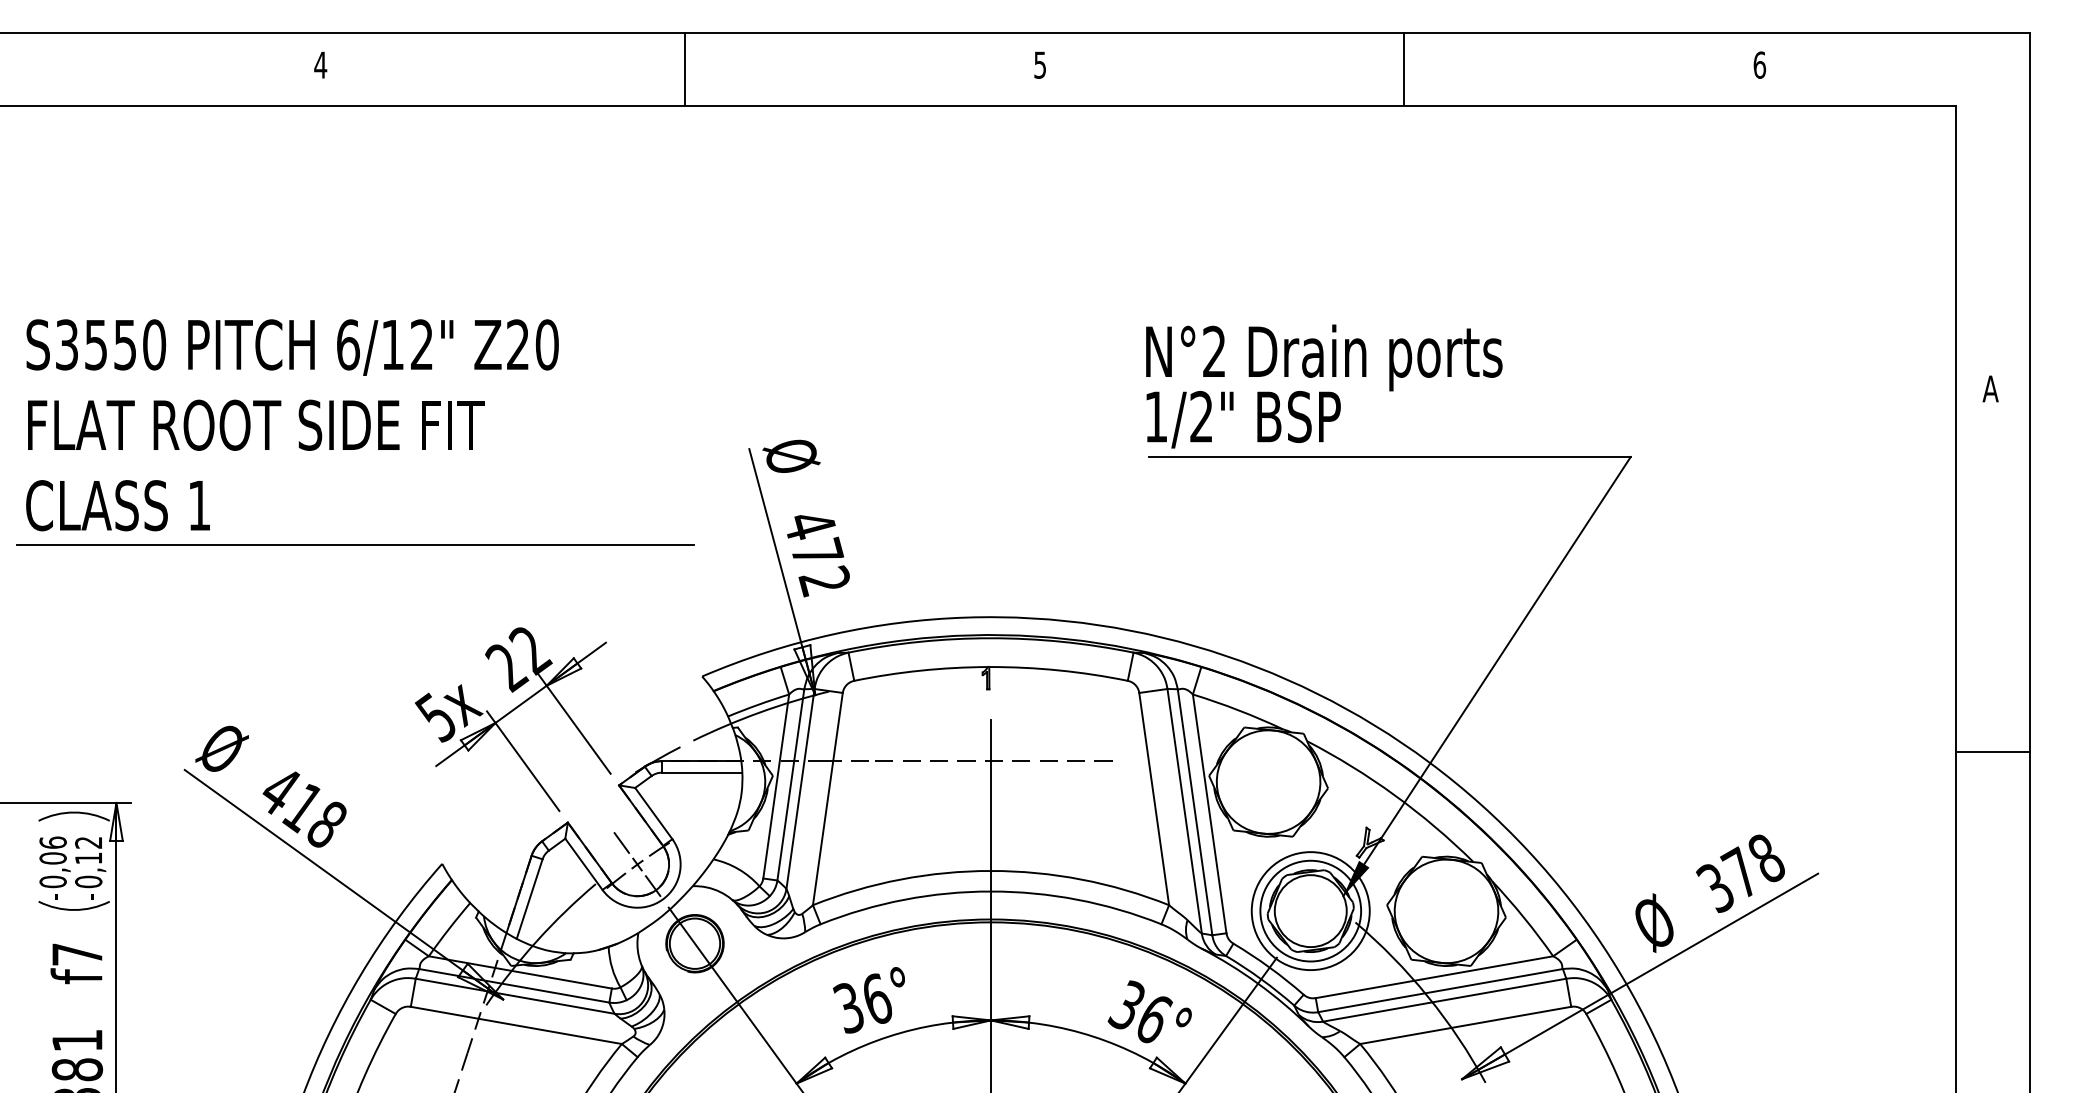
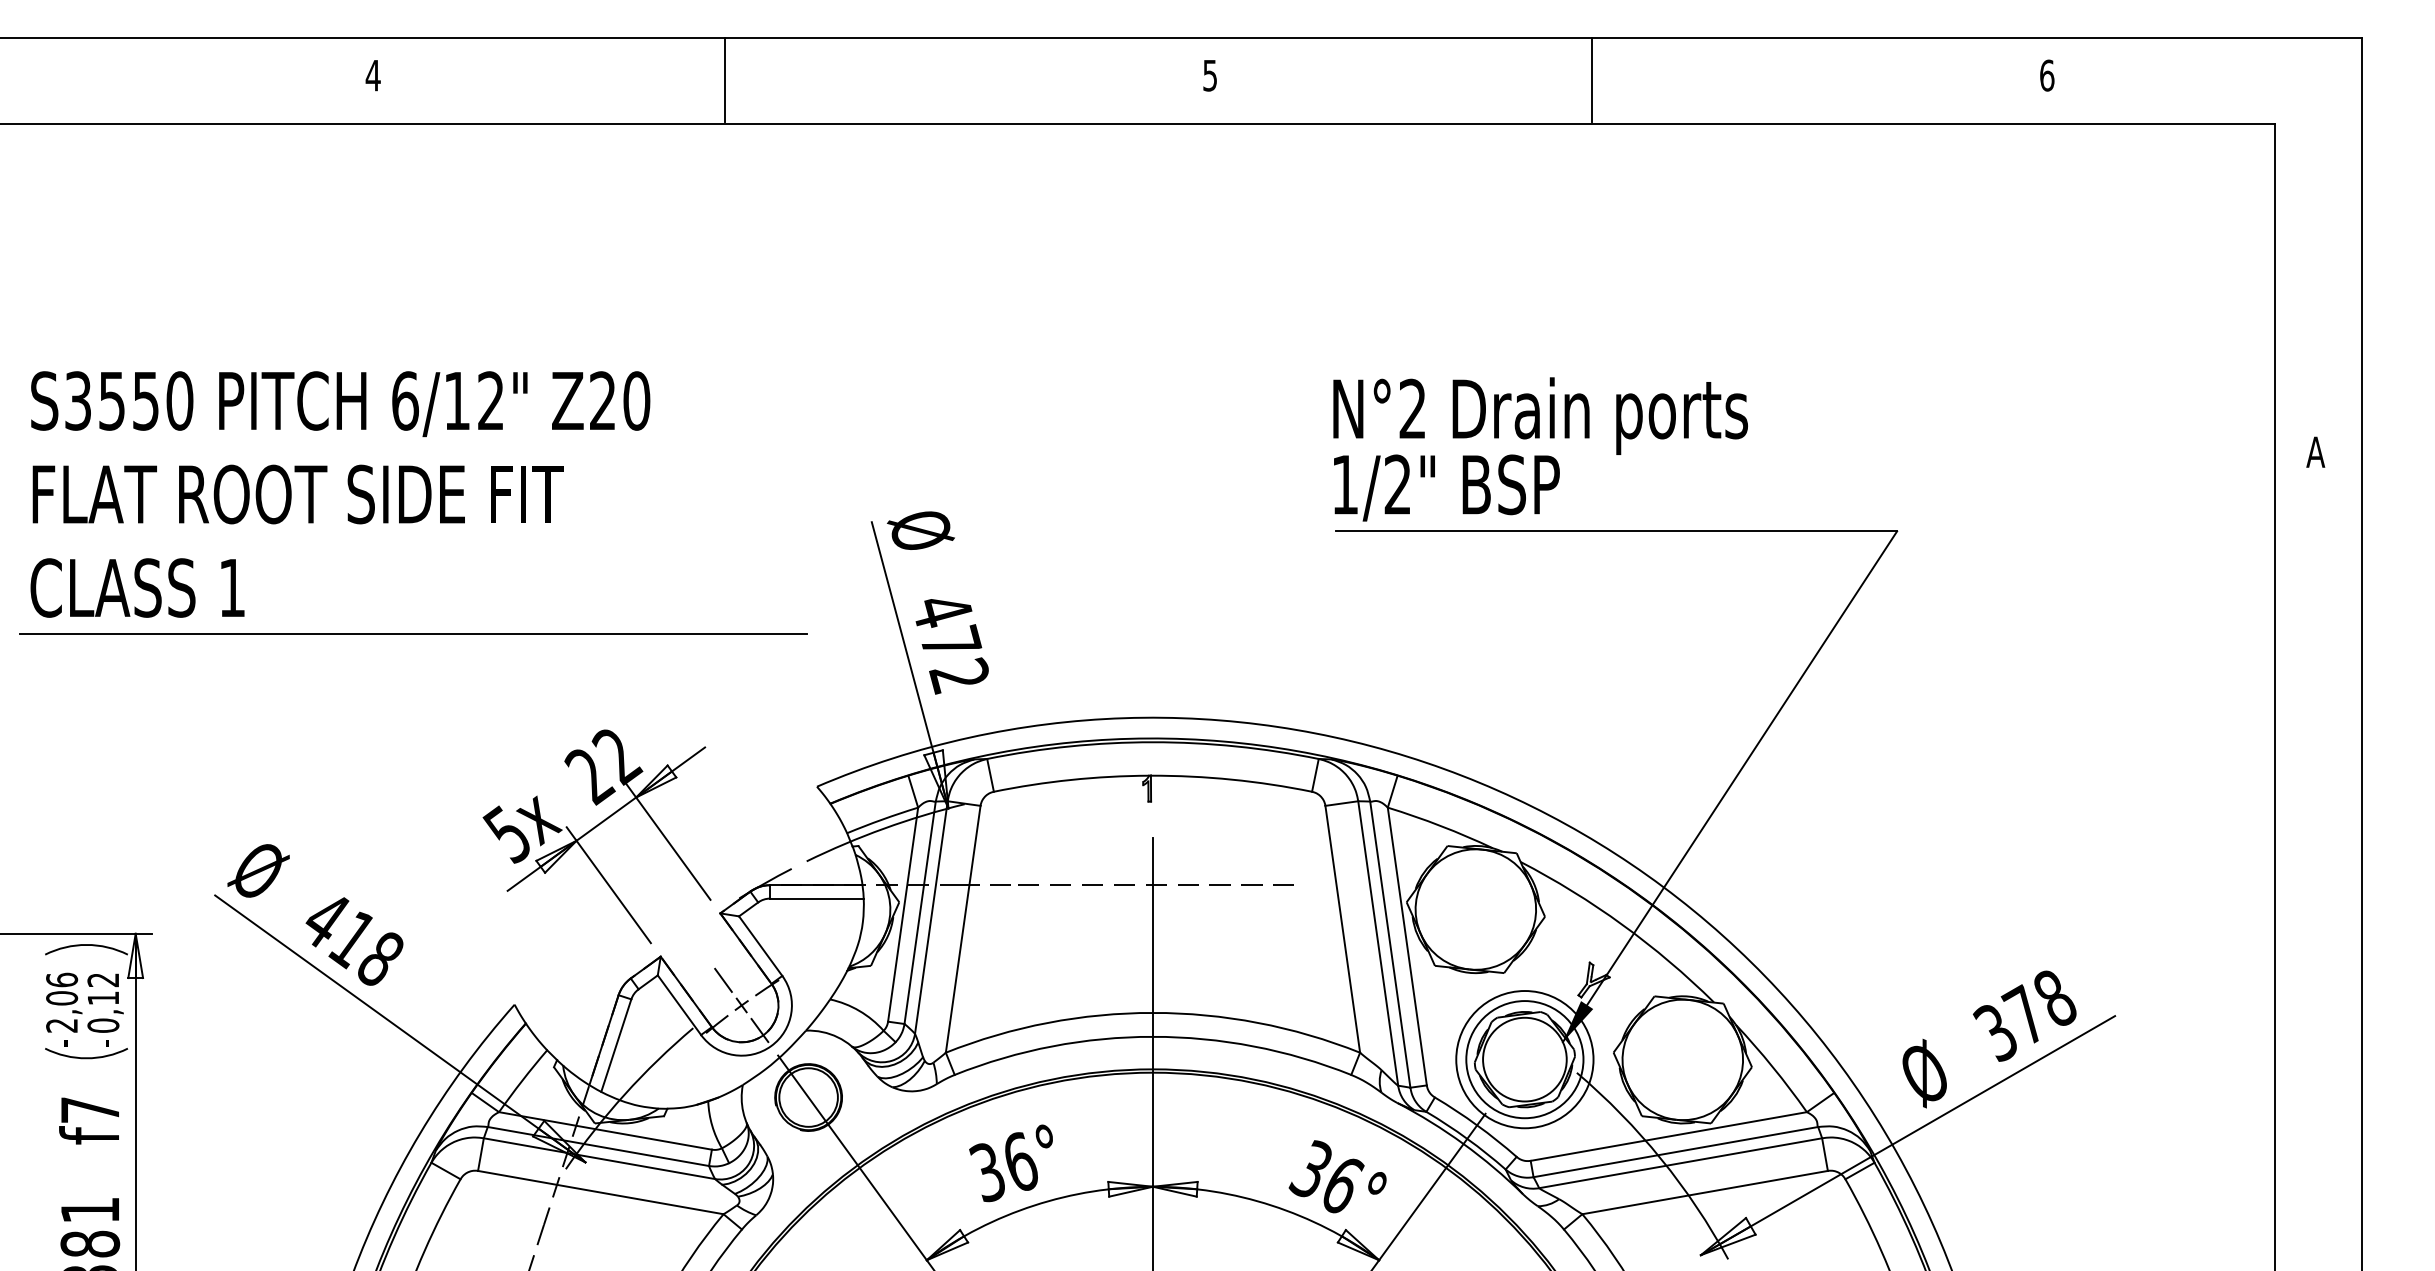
line: (684, 68) -> (724, 79), moved
line: (1404, 68) -> (1592, 79), moved
line: (1994, 752) -> (2320, 875), removed
text: (52, 881) -> (61, 1025), 0,06 -> 2,06

